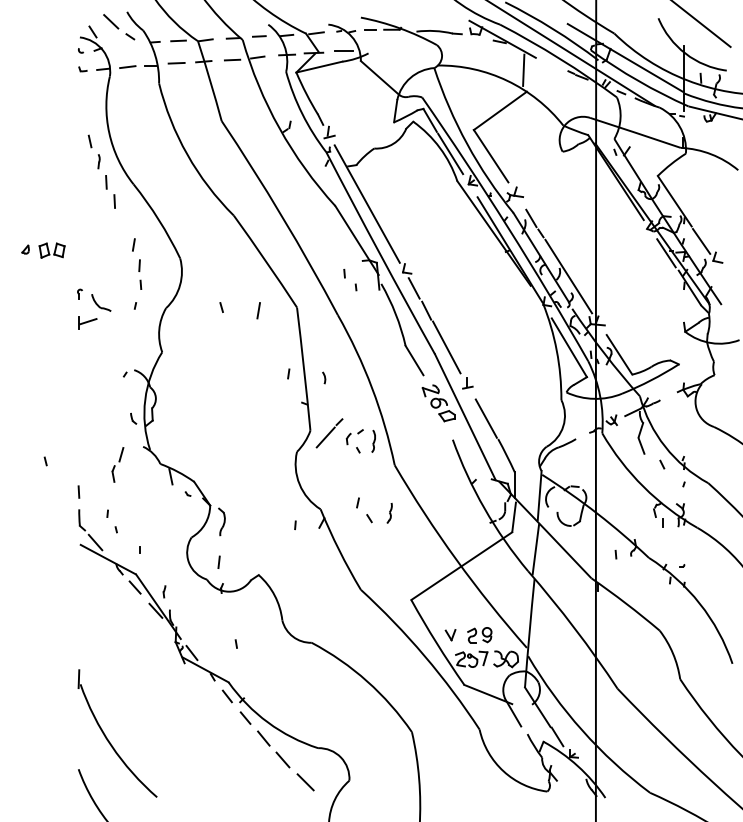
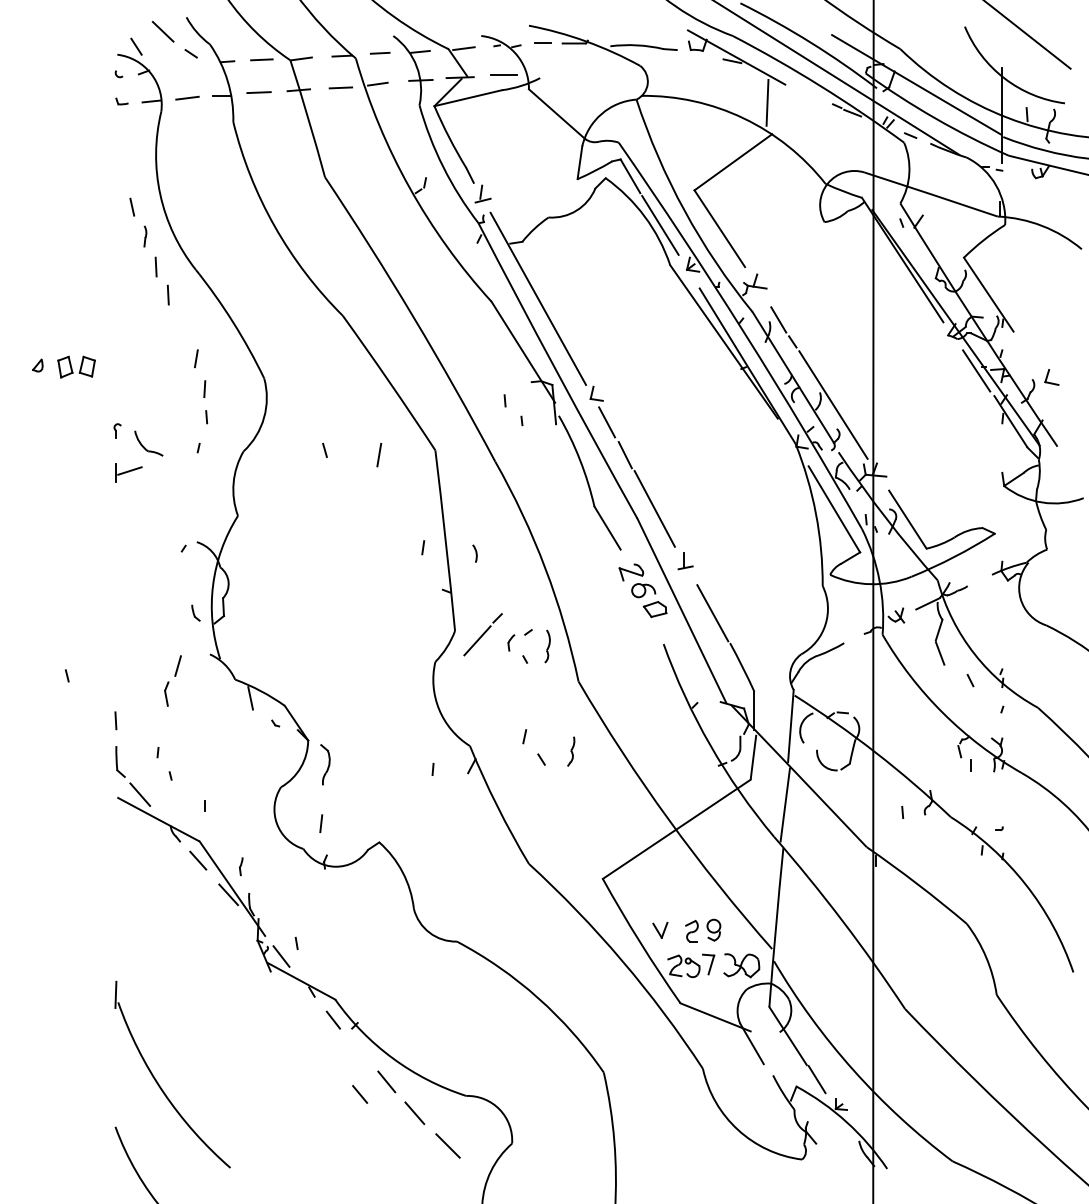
line: (701, 241) -> (1027, 353), removed
line: (235, 643) -> (295, 942), moved
line: (245, 717) -> (359, 1093), moved

